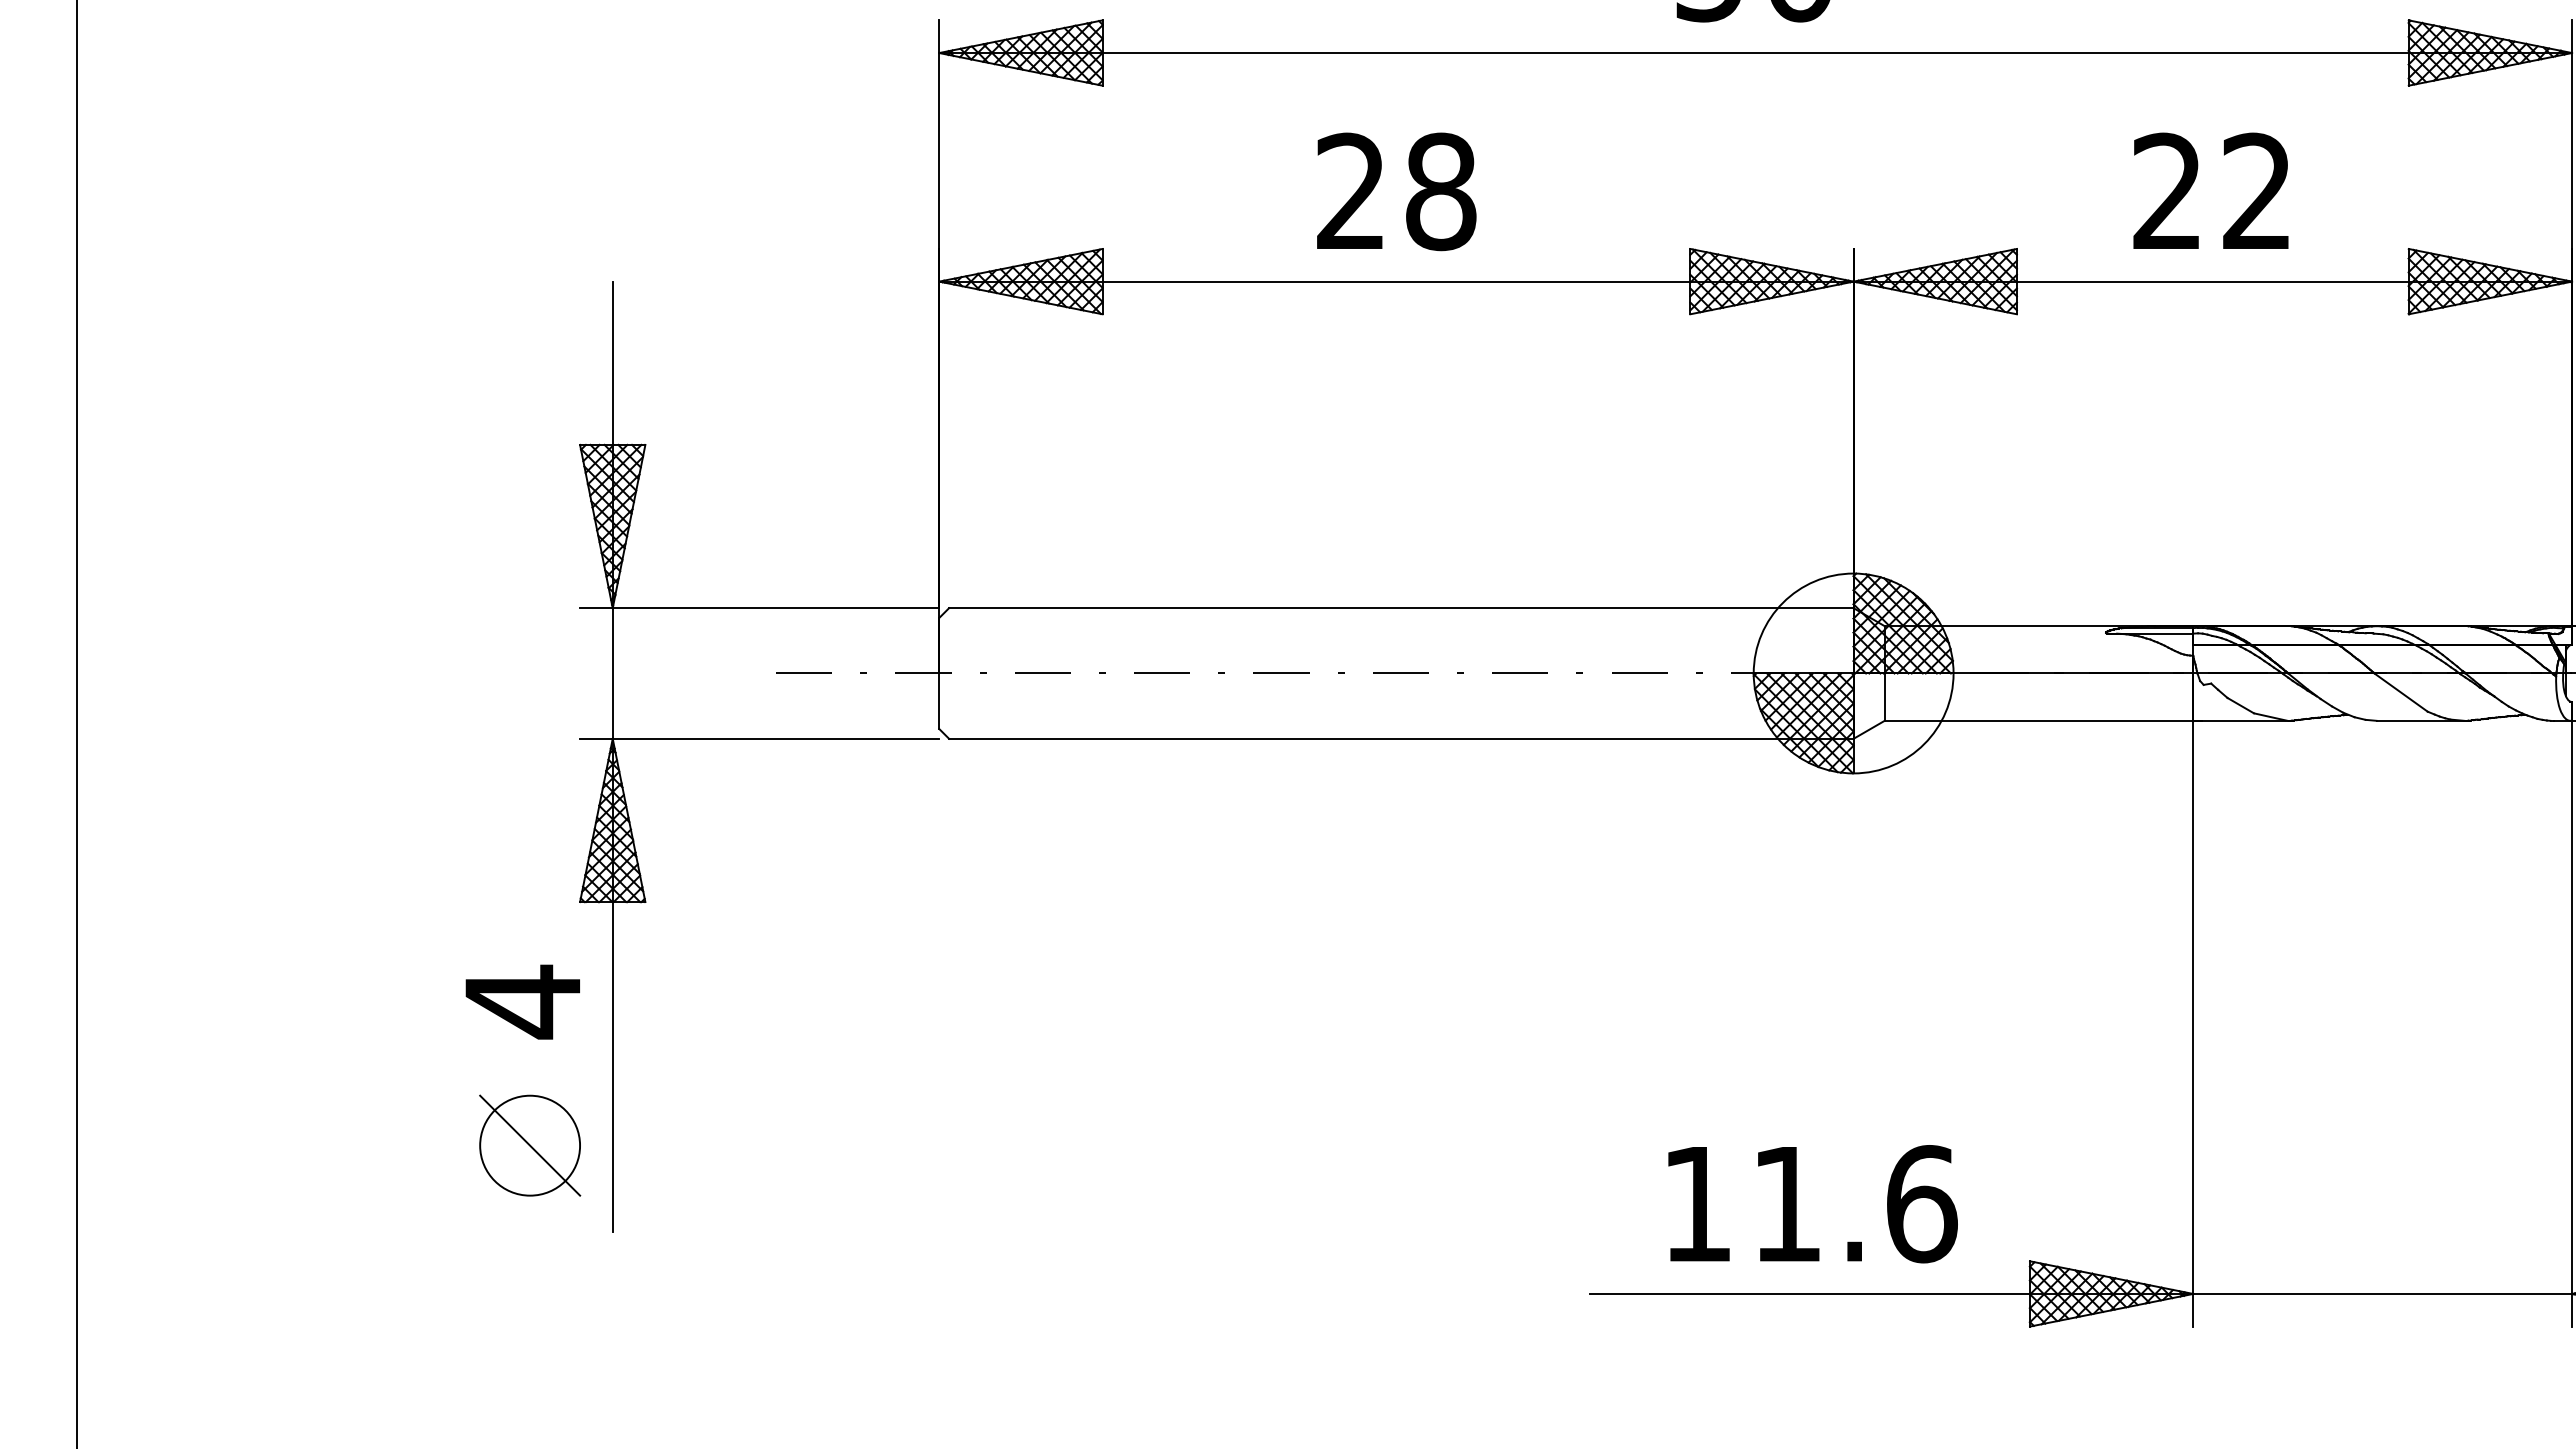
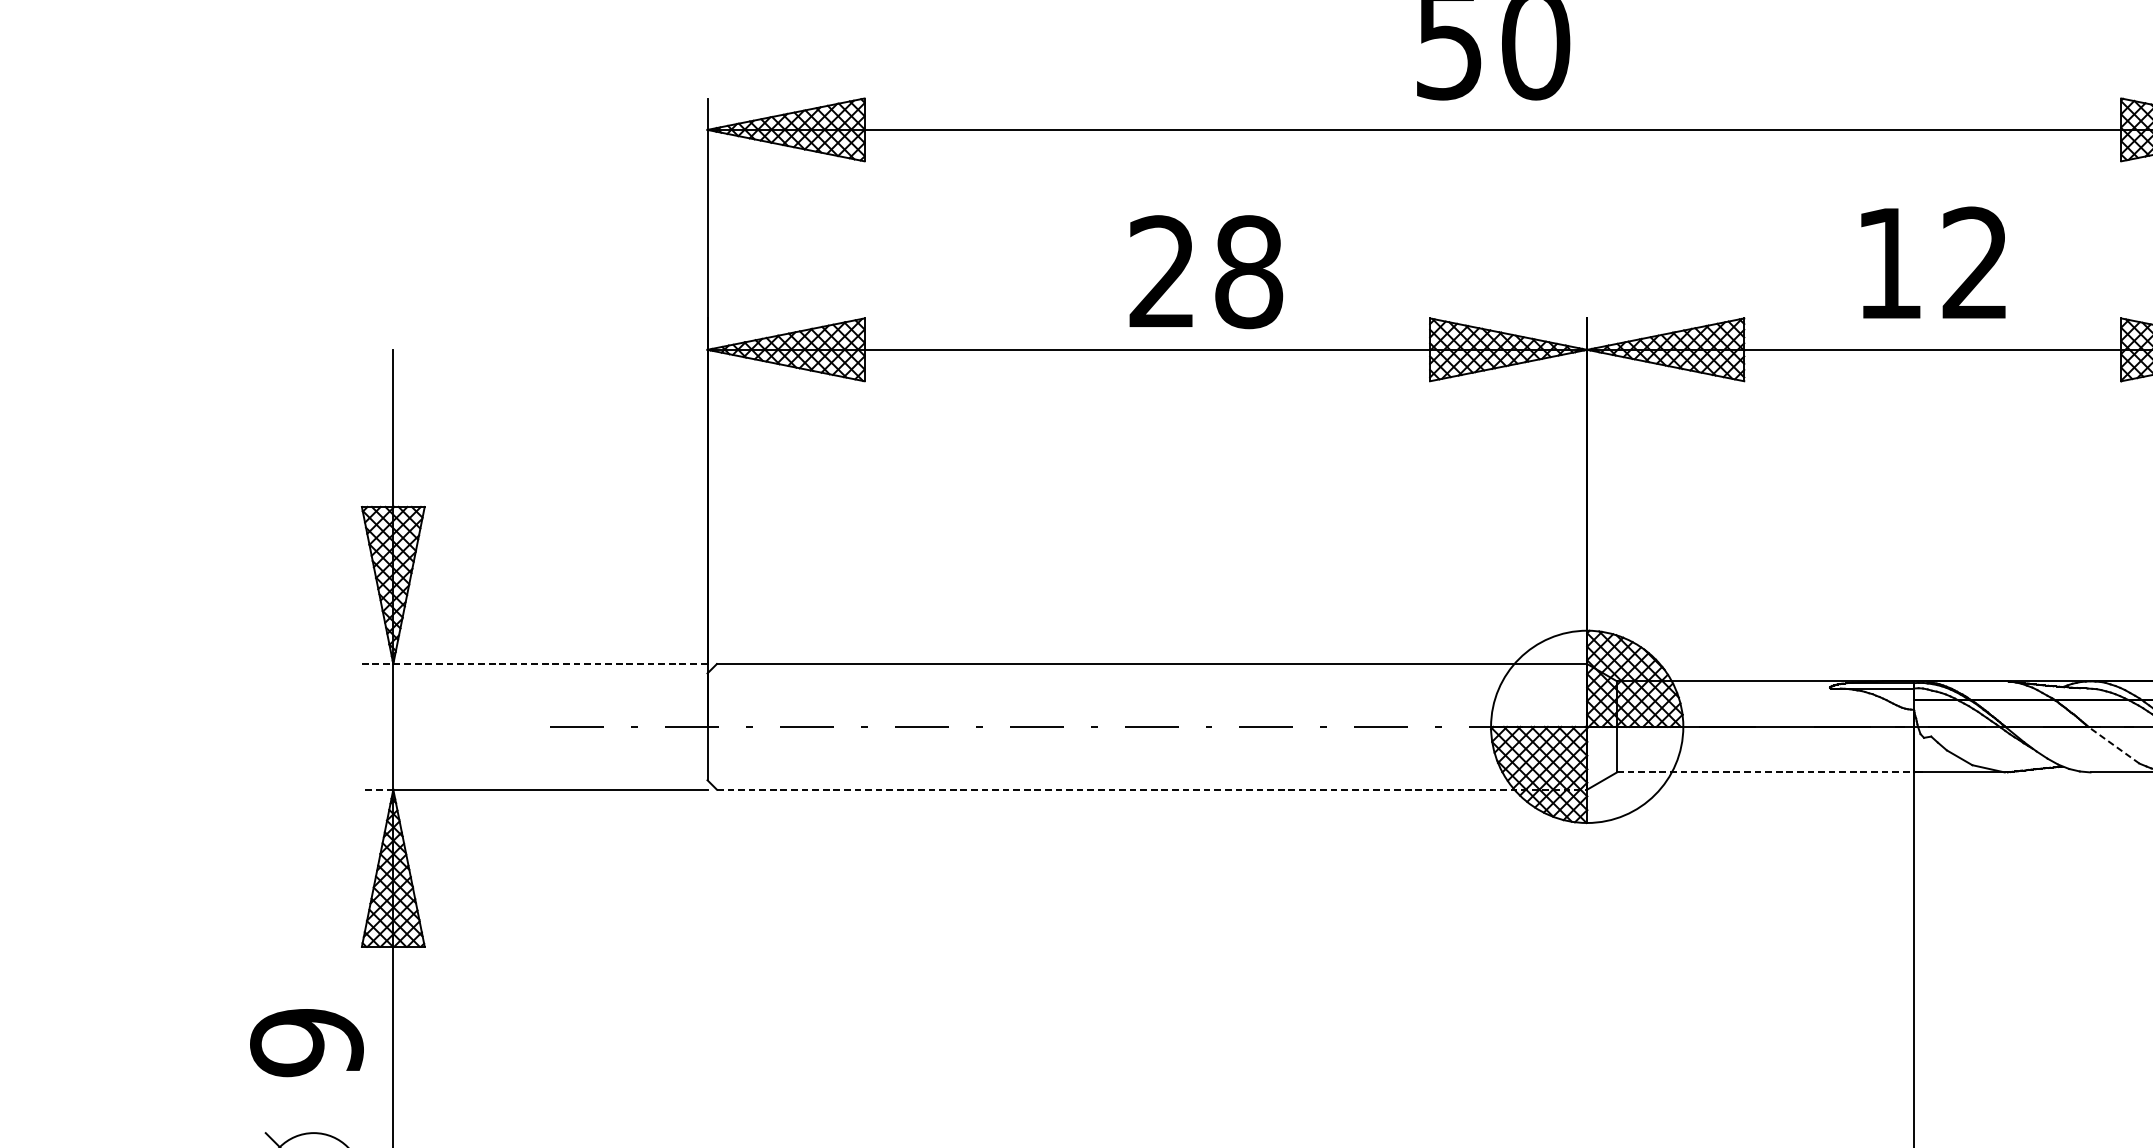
text: (2166, 190) -> (1888, 262), 22 -> 12
text: (1396, 191) -> (1206, 271), moved
line: (759, 608) -> (534, 664), solid -> dashed
line: (2401, 692) -> (2114, 745), solid -> dashed
line: (2039, 720) -> (1766, 772), solid -> dashed
line: (595, 738) -> (376, 789), solid -> dashed
line: (1401, 738) -> (1152, 789), solid -> dashed
text: (522, 1001) -> (306, 1042), 4 -> 9

